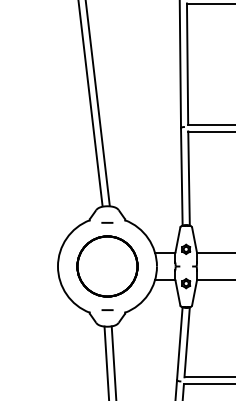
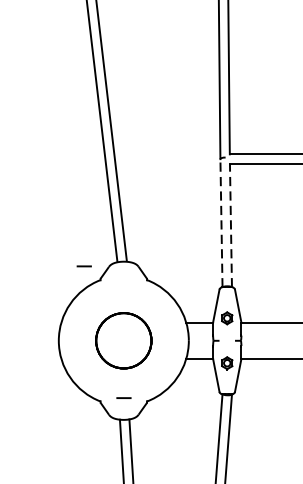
line: (181, 177) -> (221, 223), solid -> dashed
line: (189, 178) -> (231, 225), solid -> dashed
line: (107, 222) -> (84, 265), moved
circle: (107, 266) -> (123, 340), size x0.7

